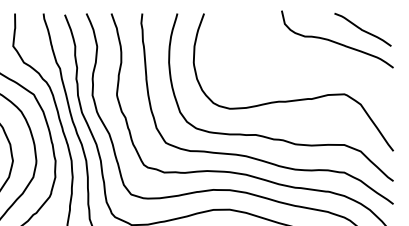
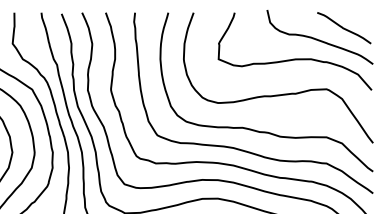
curve: (311, 61) -> (295, 58), added

